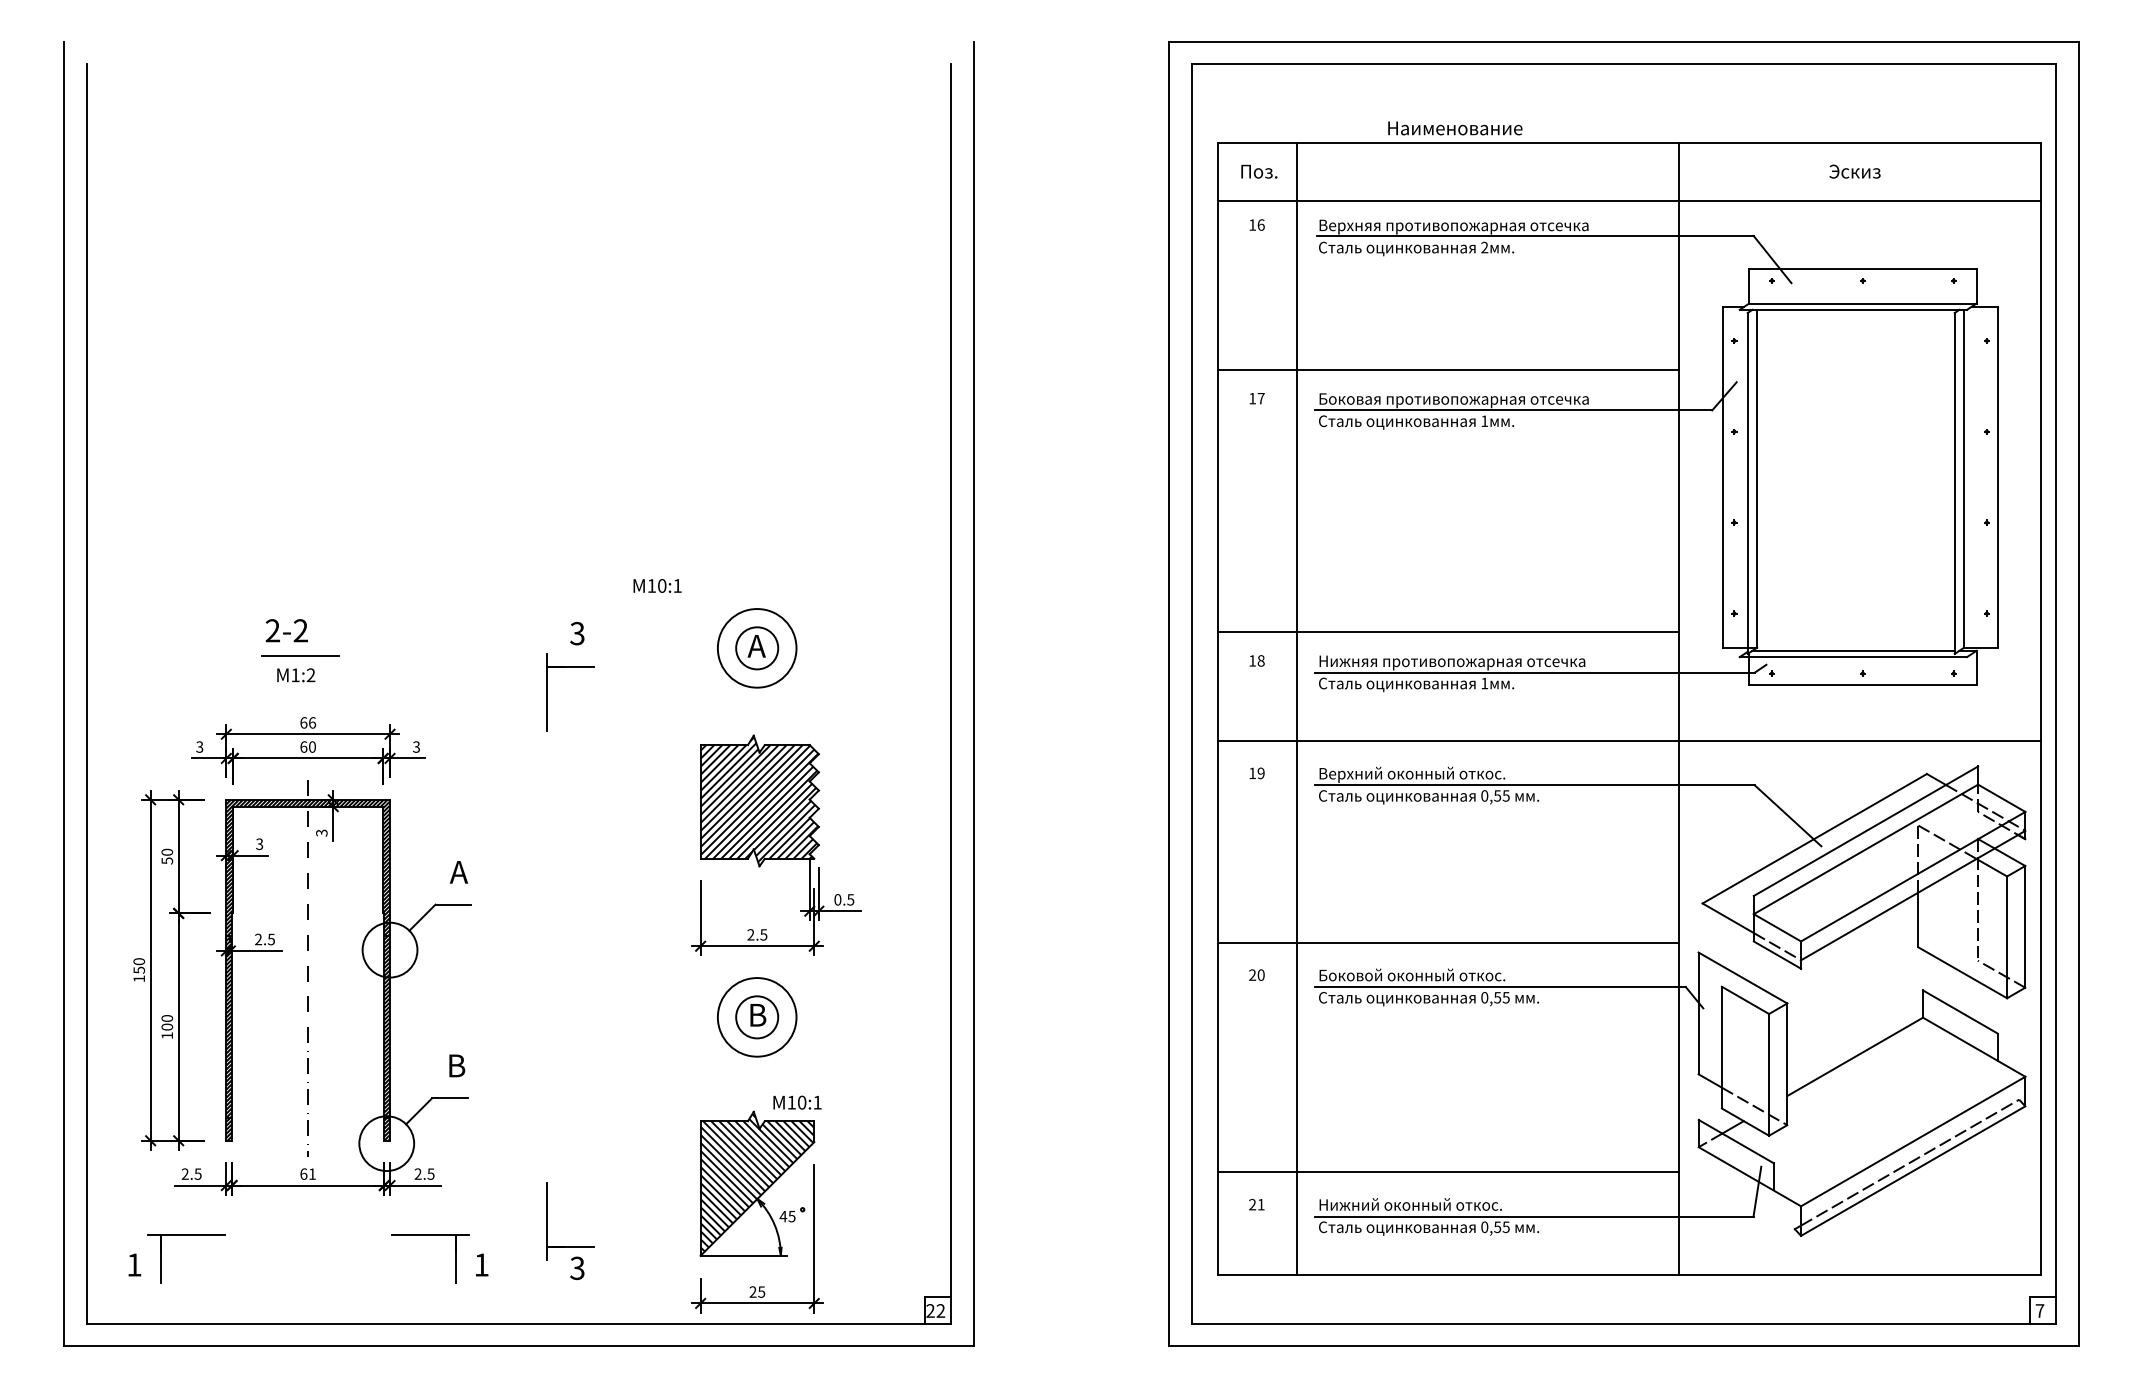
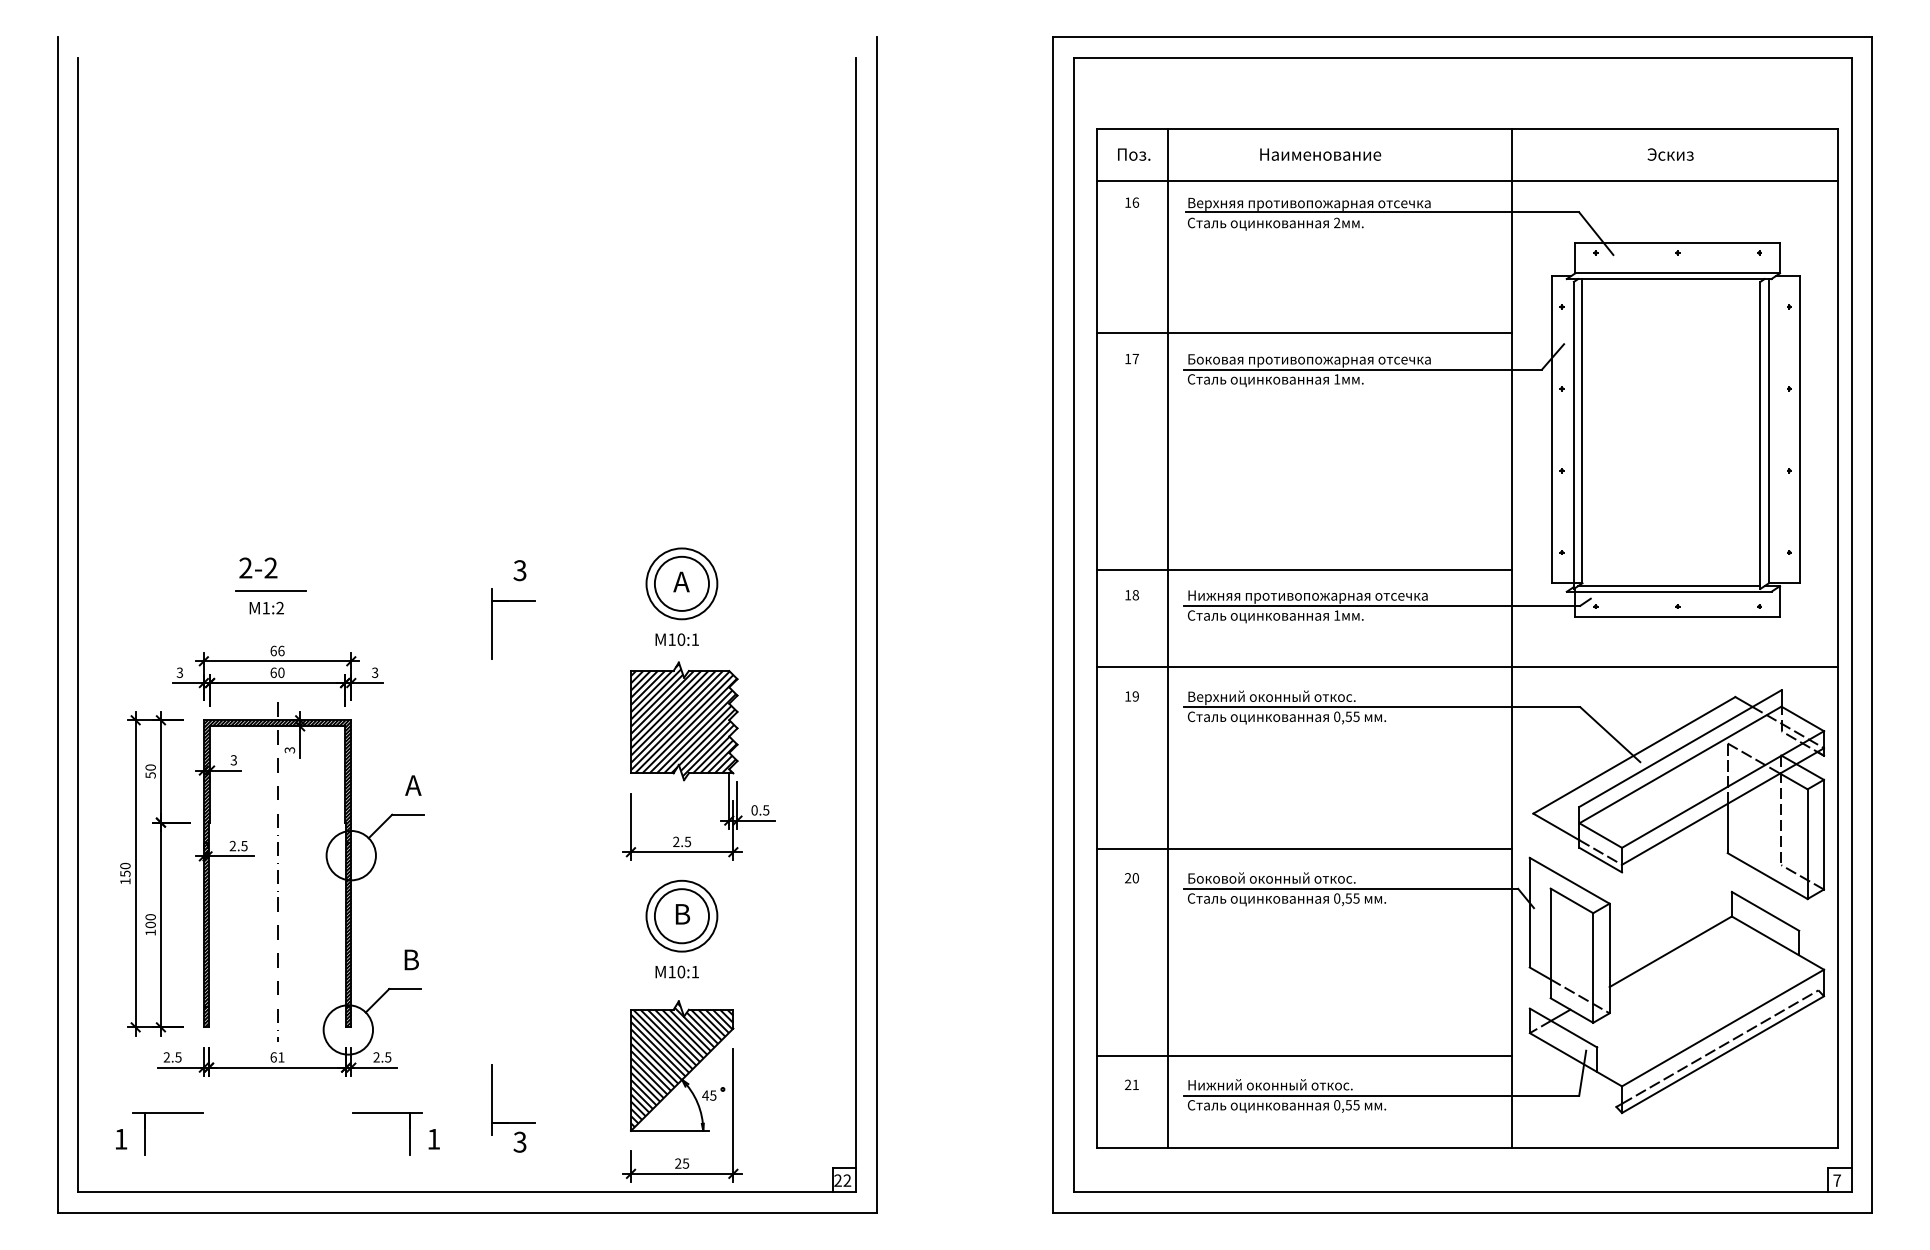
text: (1455, 128) -> (1320, 154), moved
text: (656, 585) -> (676, 639), moved
circle: (756, 647) -> (681, 583), size x1.43
circle: (756, 1017) -> (681, 916), size x1.43
text: (796, 1102) -> (676, 971), moved

